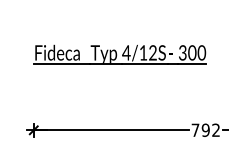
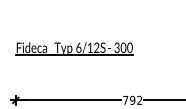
text: (126, 52) -> (78, 47), 4/12S -> 6/12S

